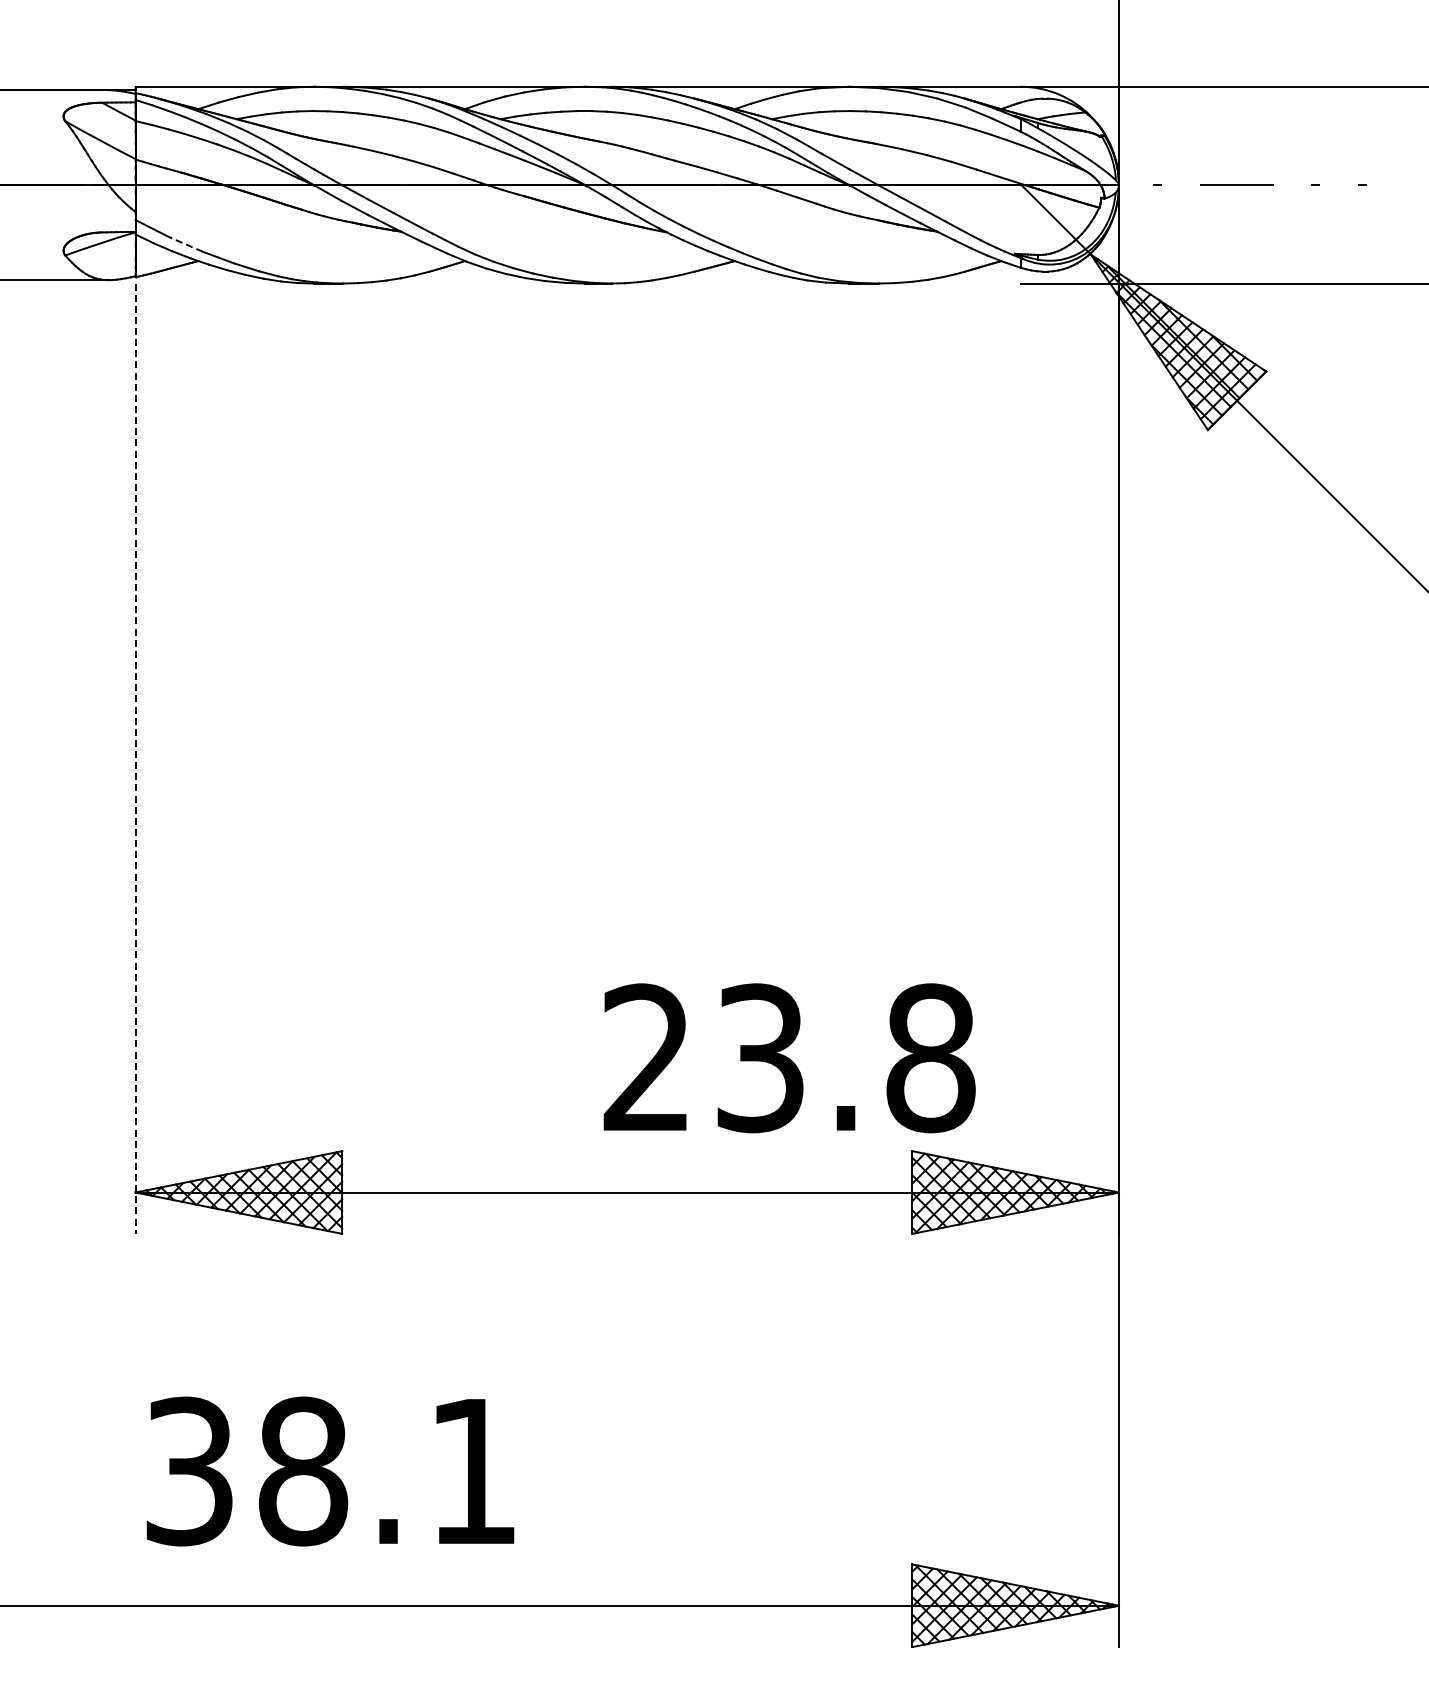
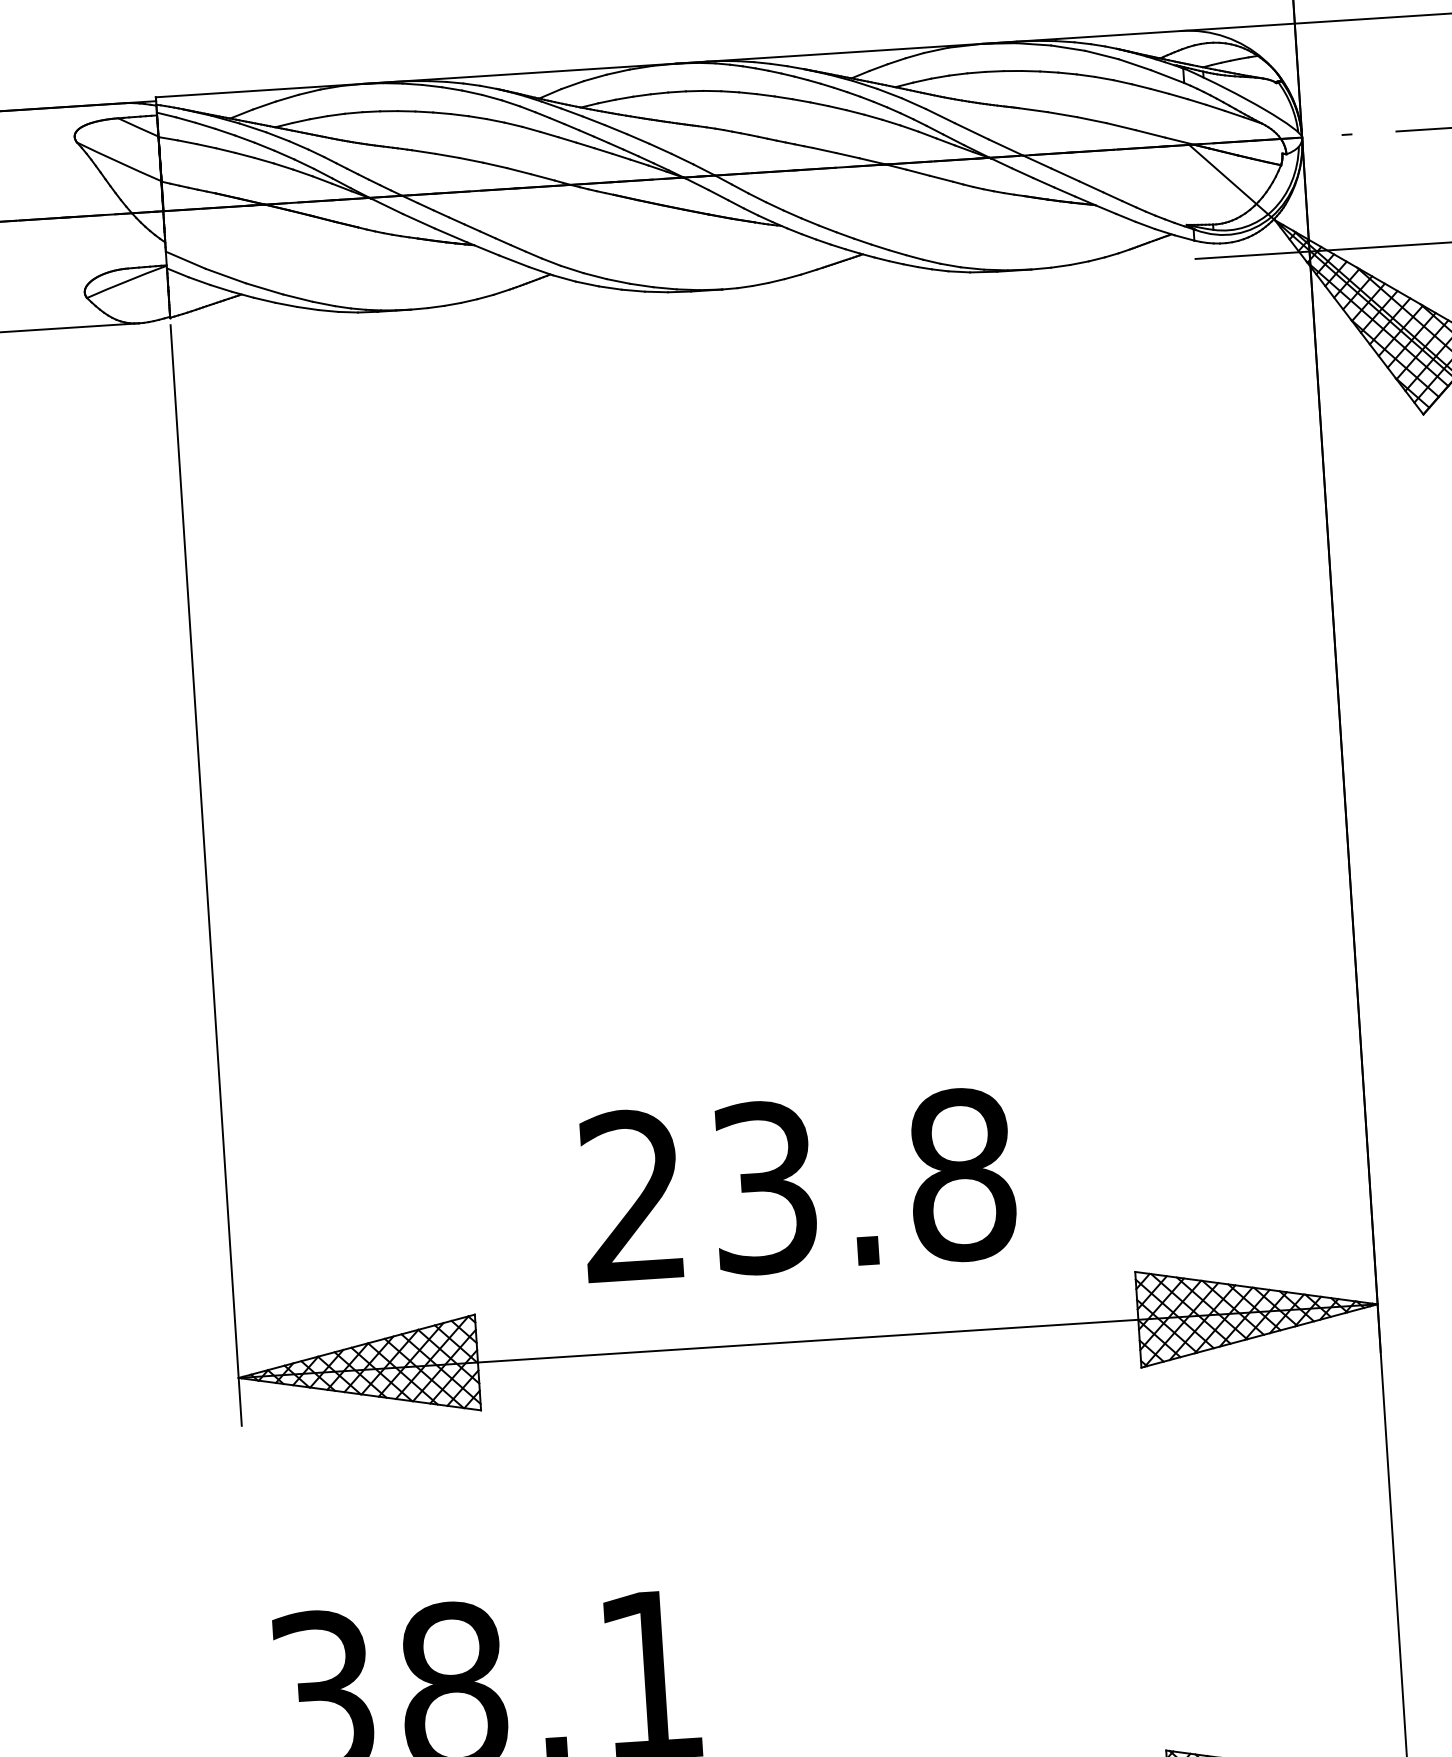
line: (185, 244) -> (225, 276), dashed -> solid
line: (135, 759) -> (206, 876), dashed -> solid
text: (789, 1058) -> (798, 1185), moved

